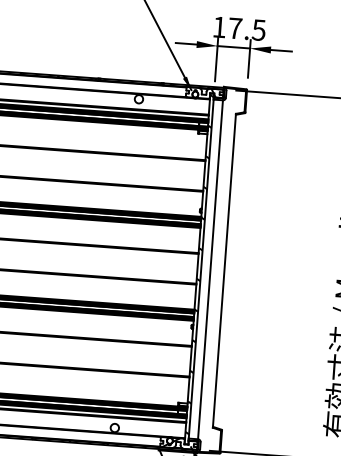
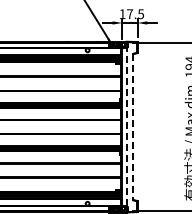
line: (210, 268) -> (126, 126), solid -> dashed
line: (225, 271) -> (133, 127), solid -> dashed

